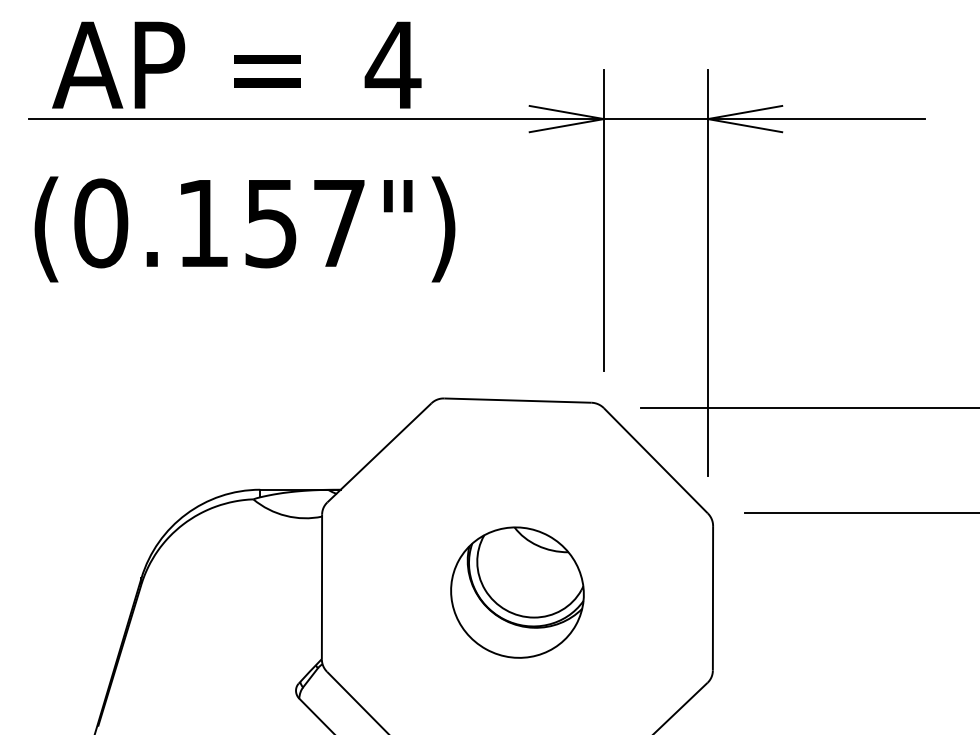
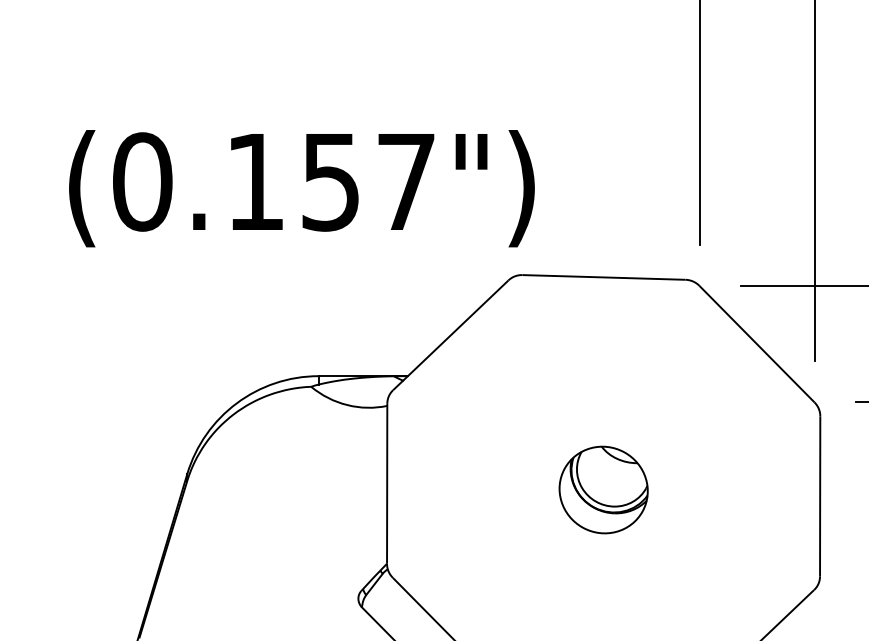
text: (244, 229) -> (301, 188), moved
part: (517, 592) -> (603, 489), size x0.6

